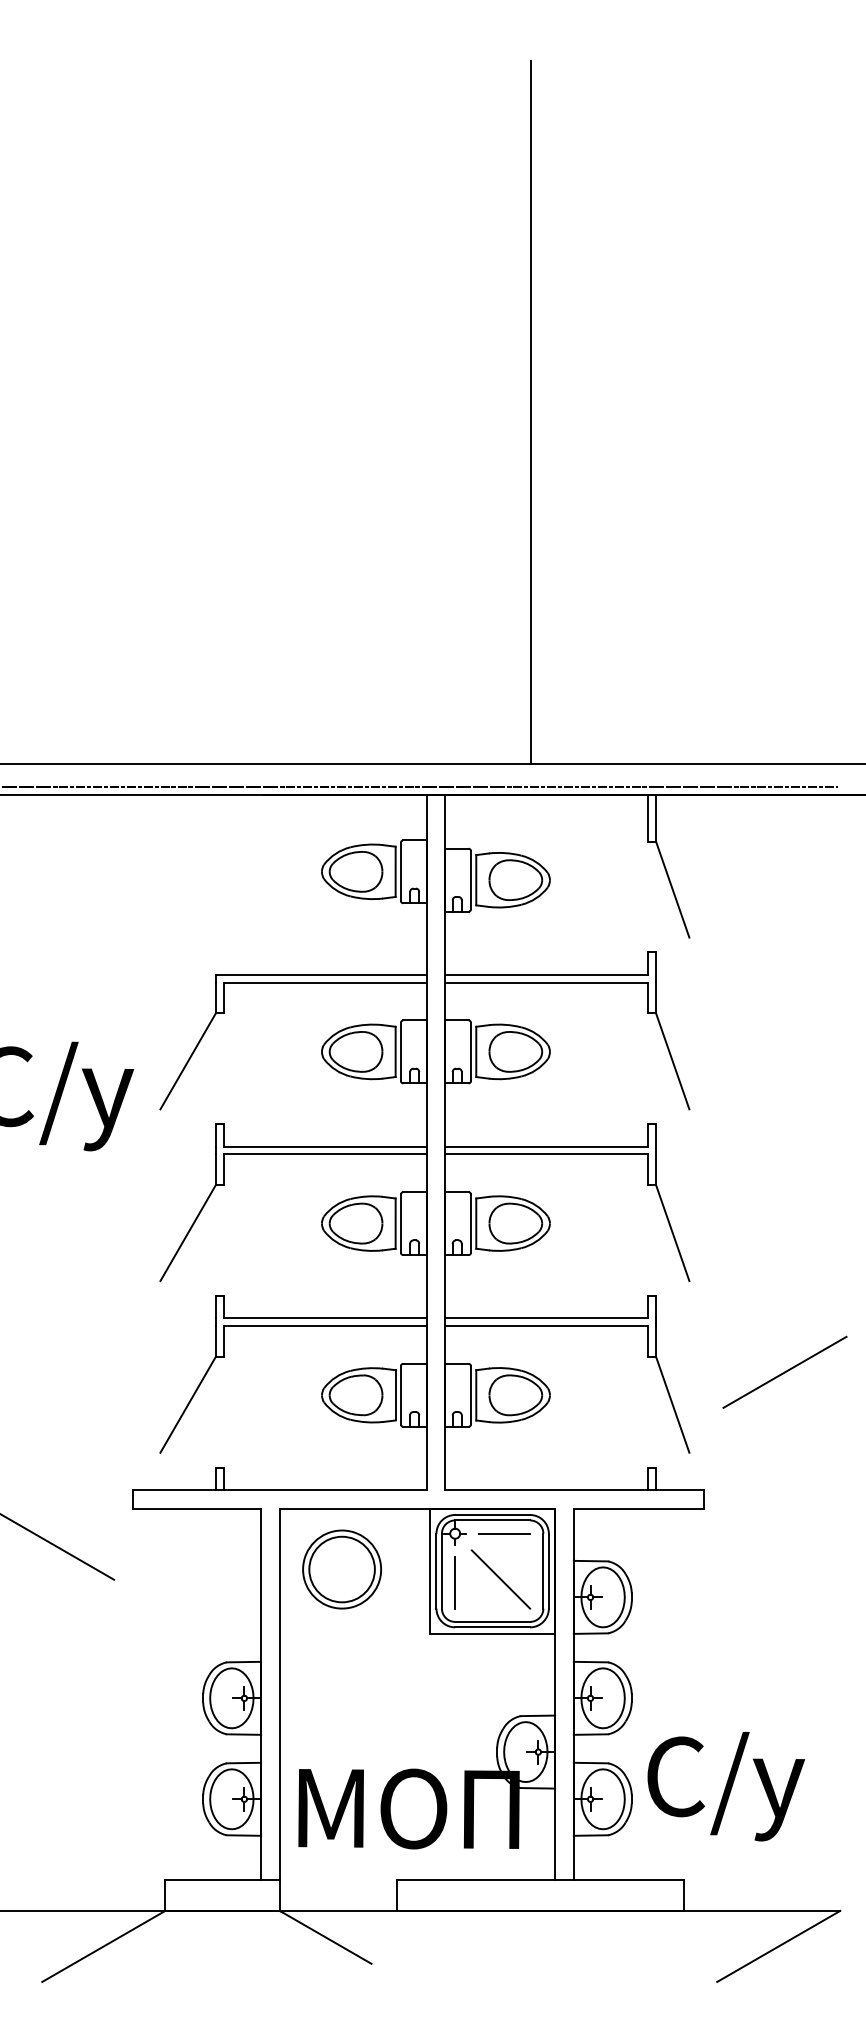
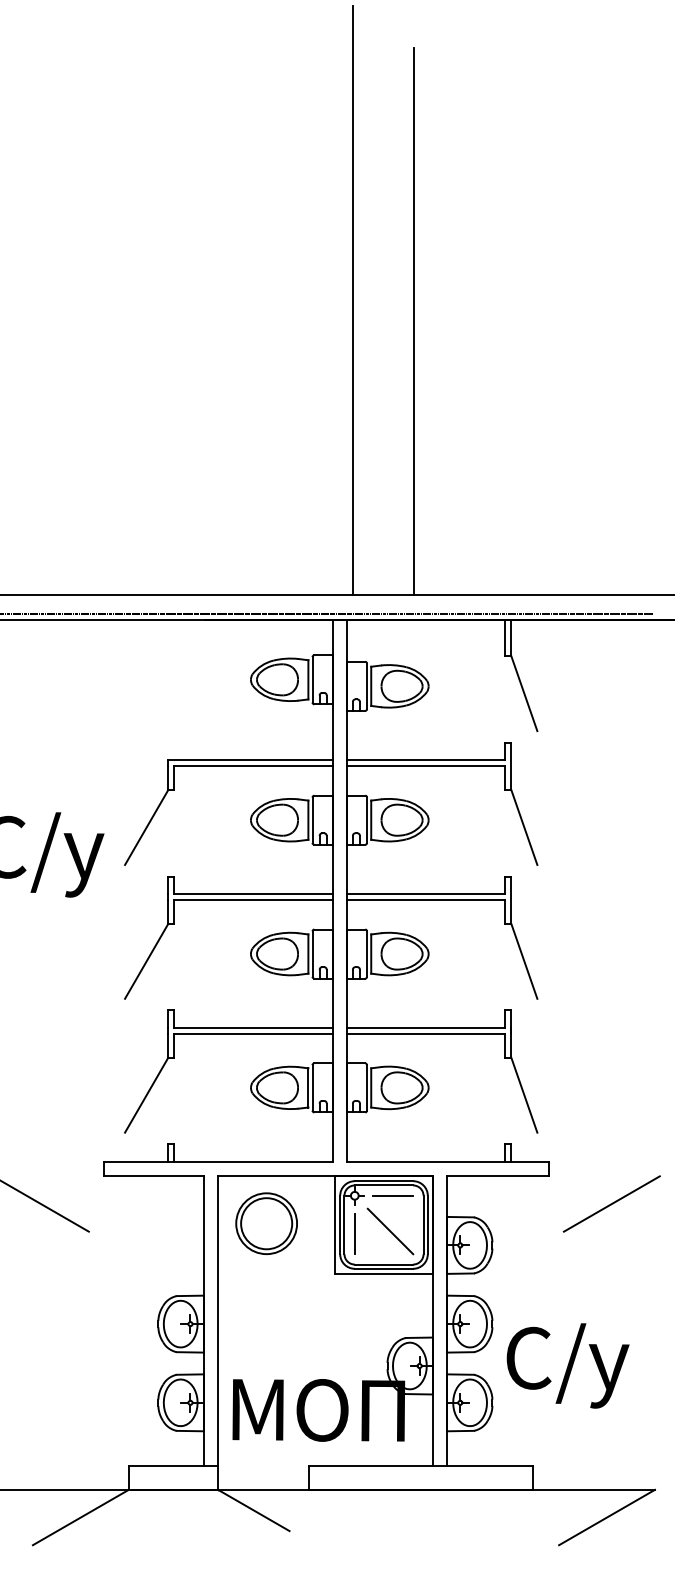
line: (452, 385) -> (352, 300), added
line: (784, 1371) -> (611, 1203), moved
text: (725, 1786) -> (567, 1365), moved

